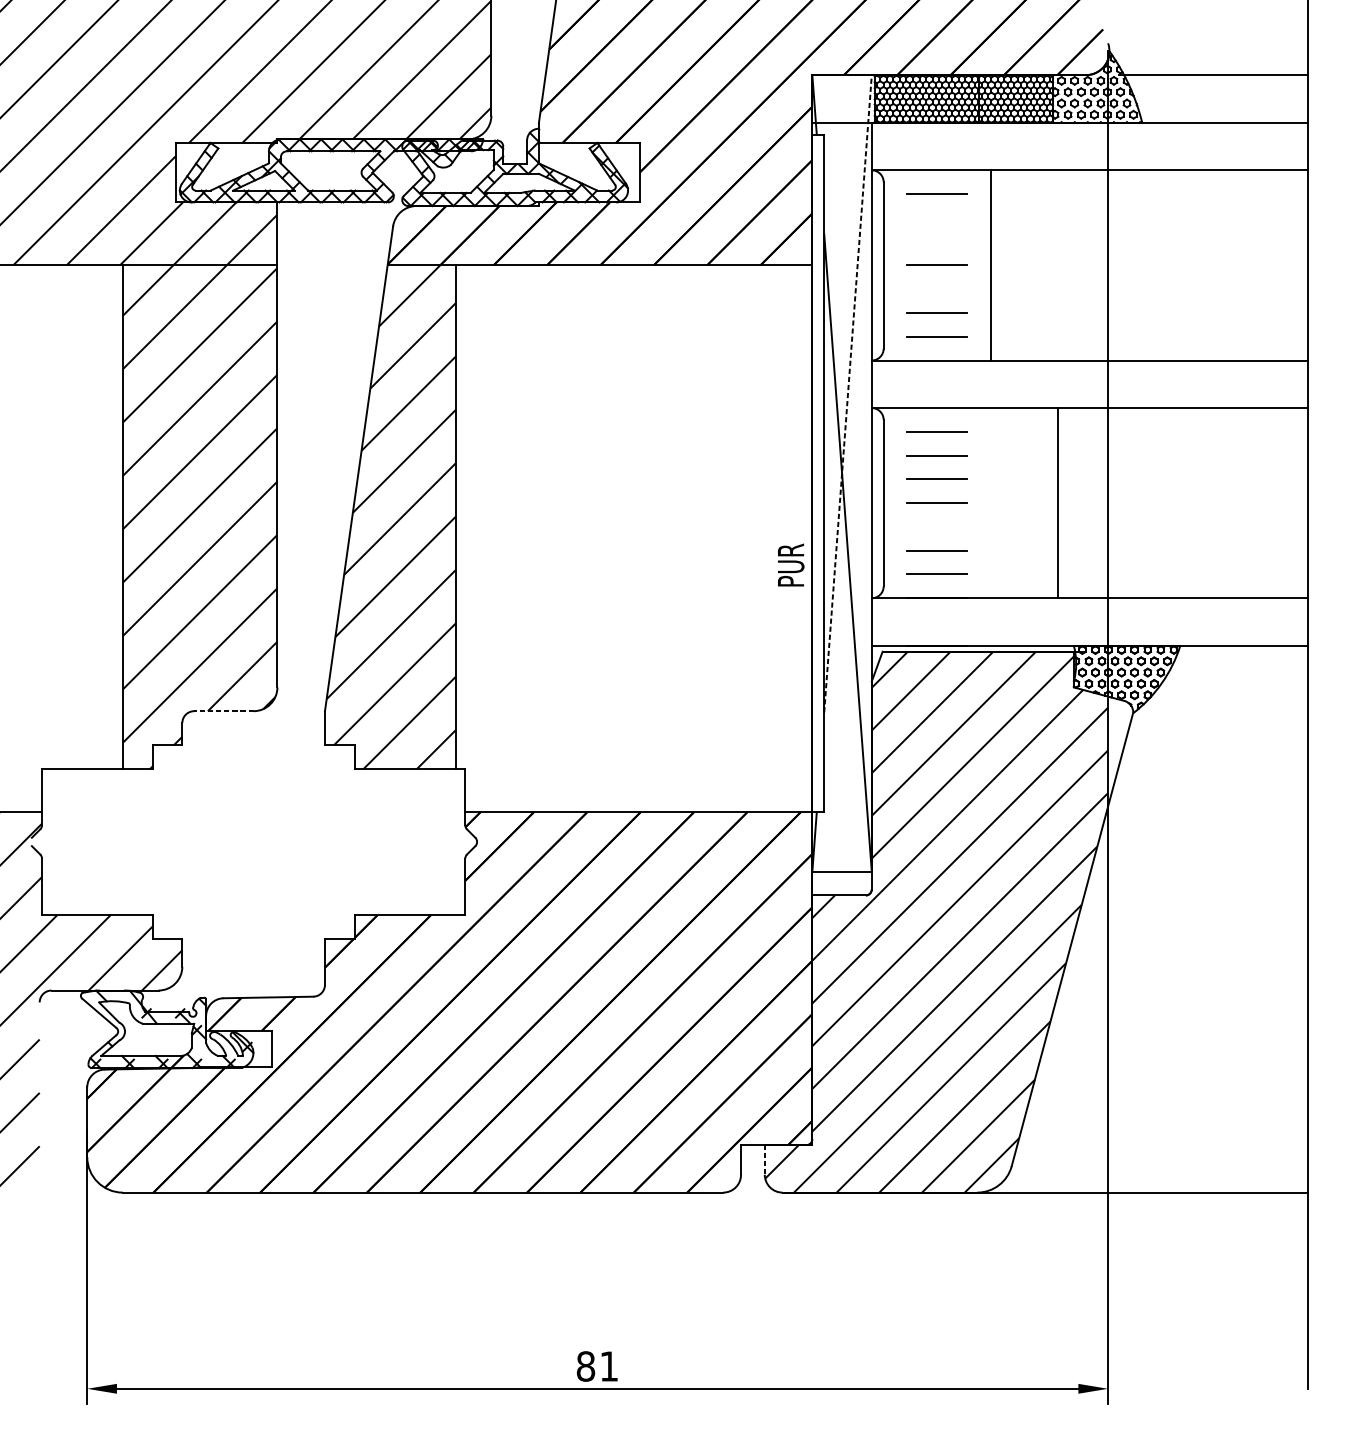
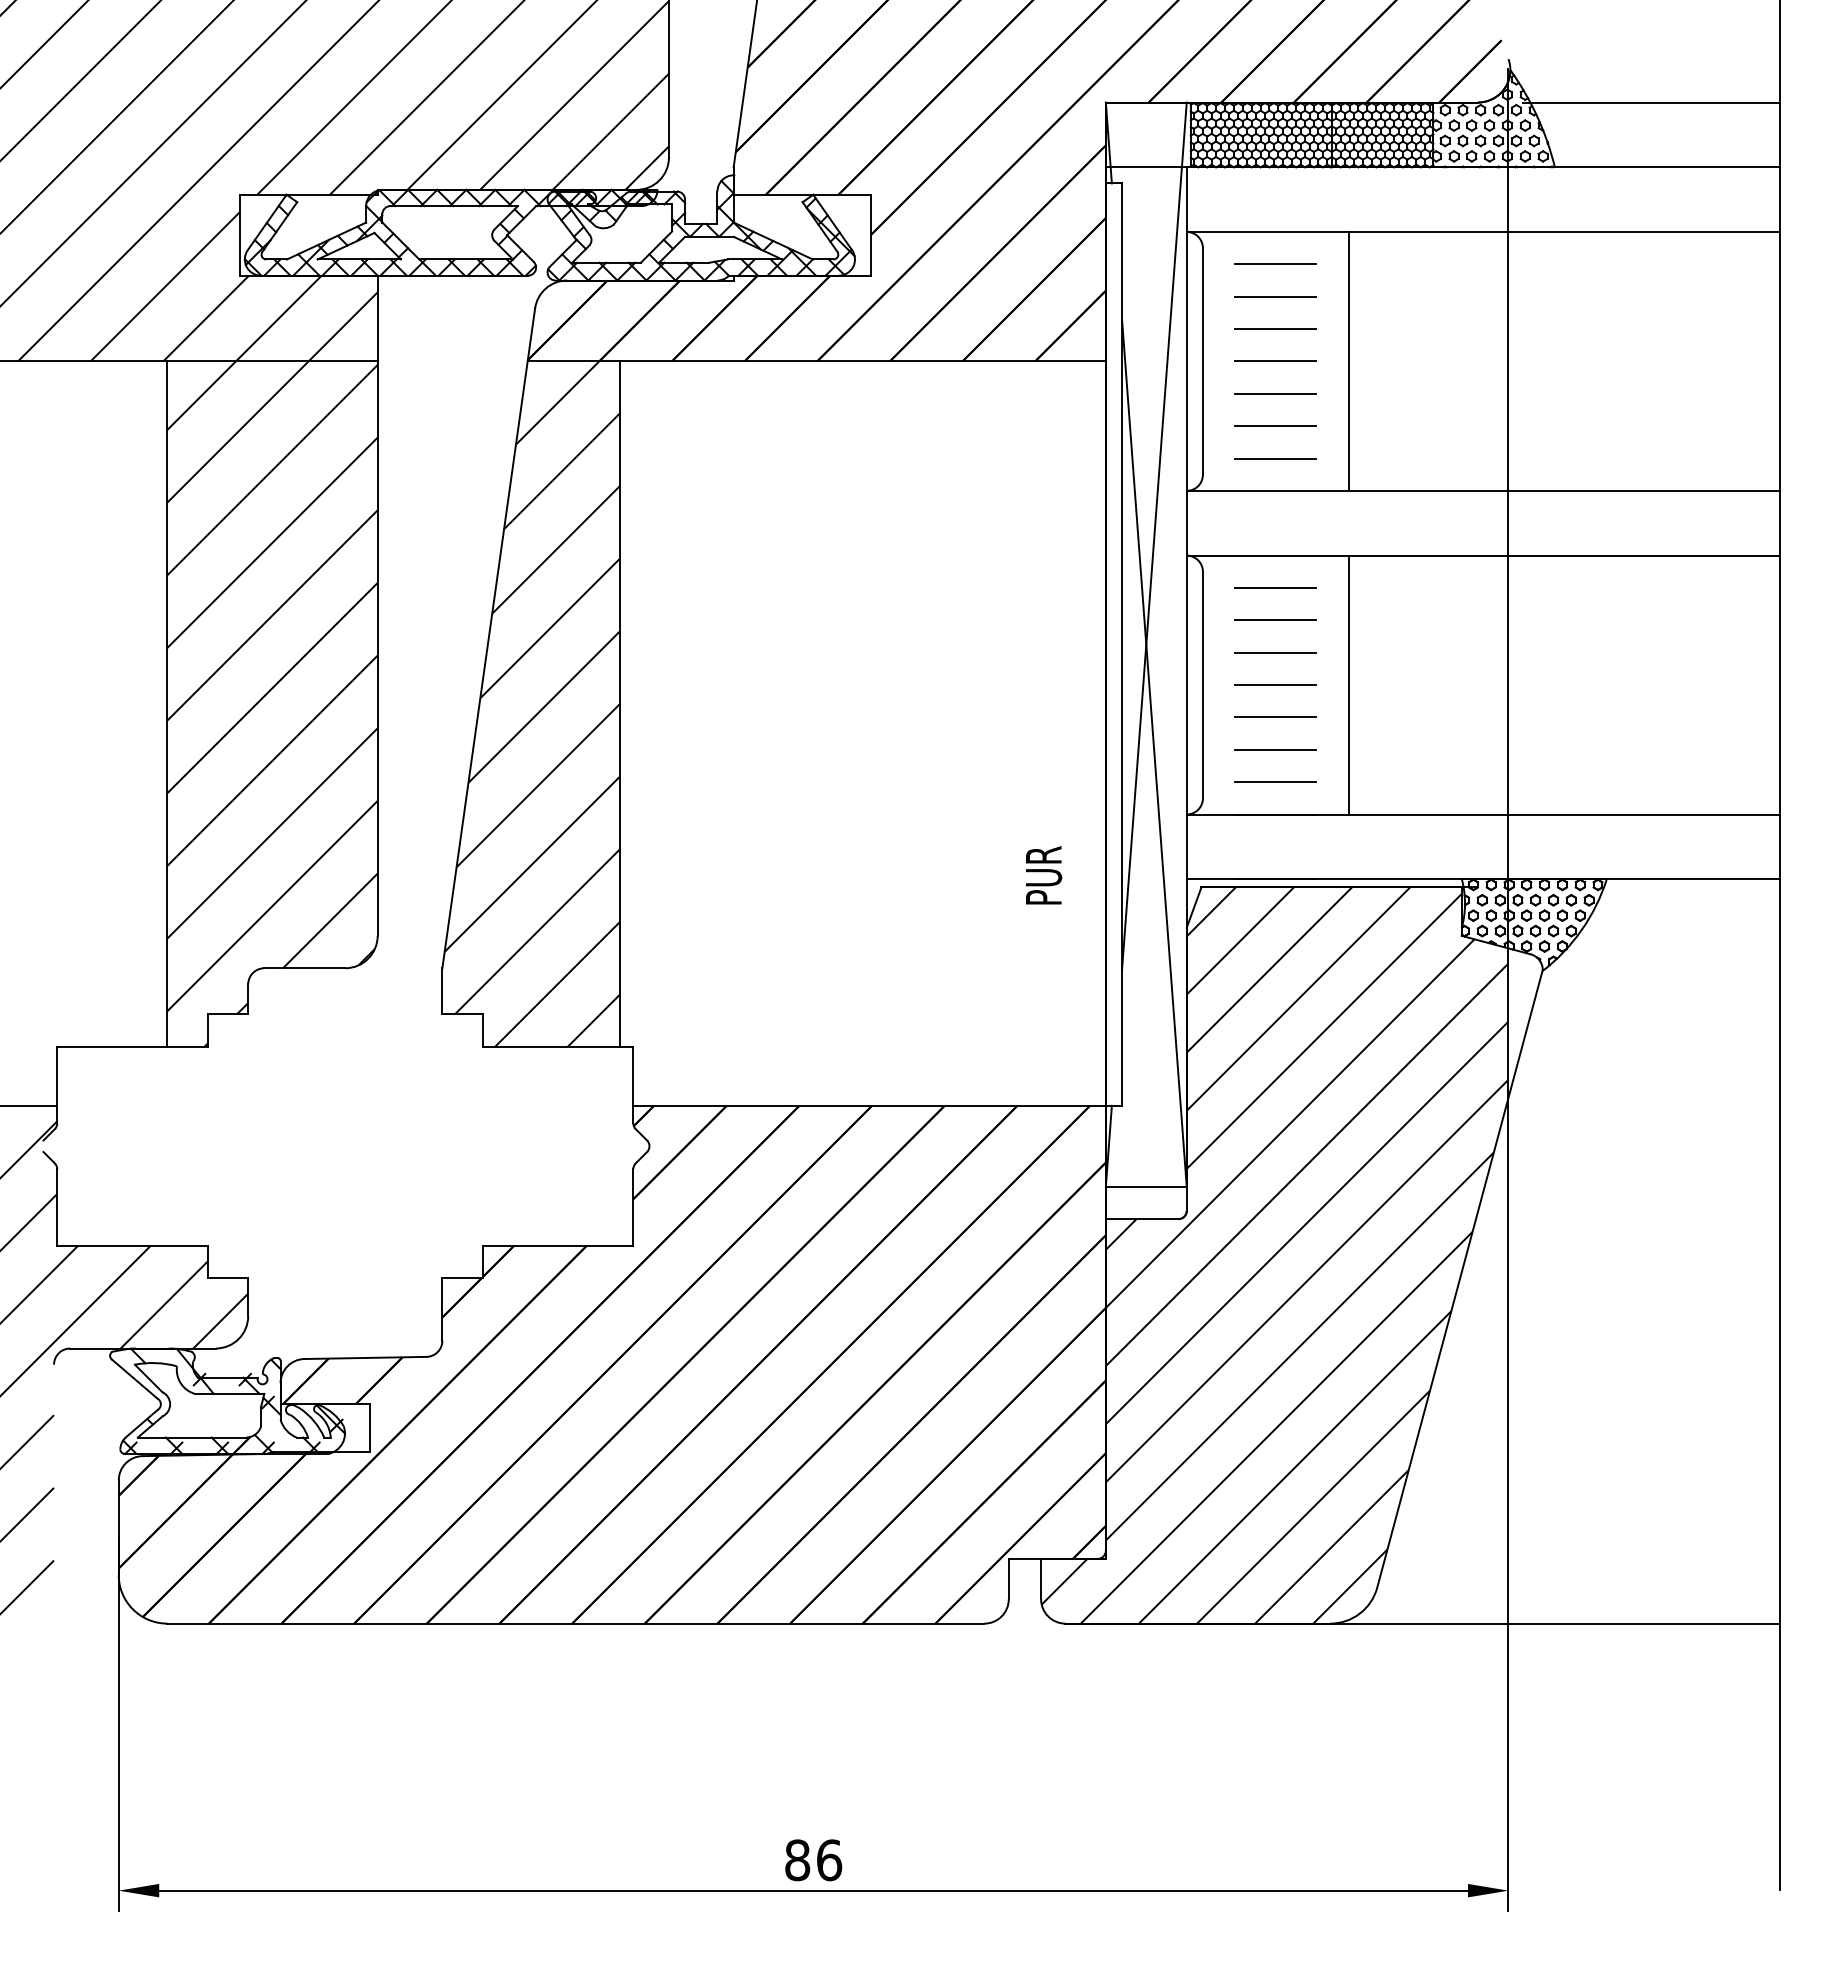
line: (936, 217) -> (1275, 296), added
line: (936, 241) -> (1275, 329), added
line: (936, 288) -> (1275, 393), added
line: (848, 394) -> (1154, 536), dashed -> solid
line: (1057, 502) -> (1348, 684), moved
line: (936, 526) -> (1275, 717), added
text: (791, 565) -> (1044, 875), moved
line: (223, 711) -> (304, 968), dashed -> solid
line: (765, 1160) -> (1041, 1579), dashed -> solid
text: (609, 1366) -> (829, 1860), 81 -> 86

